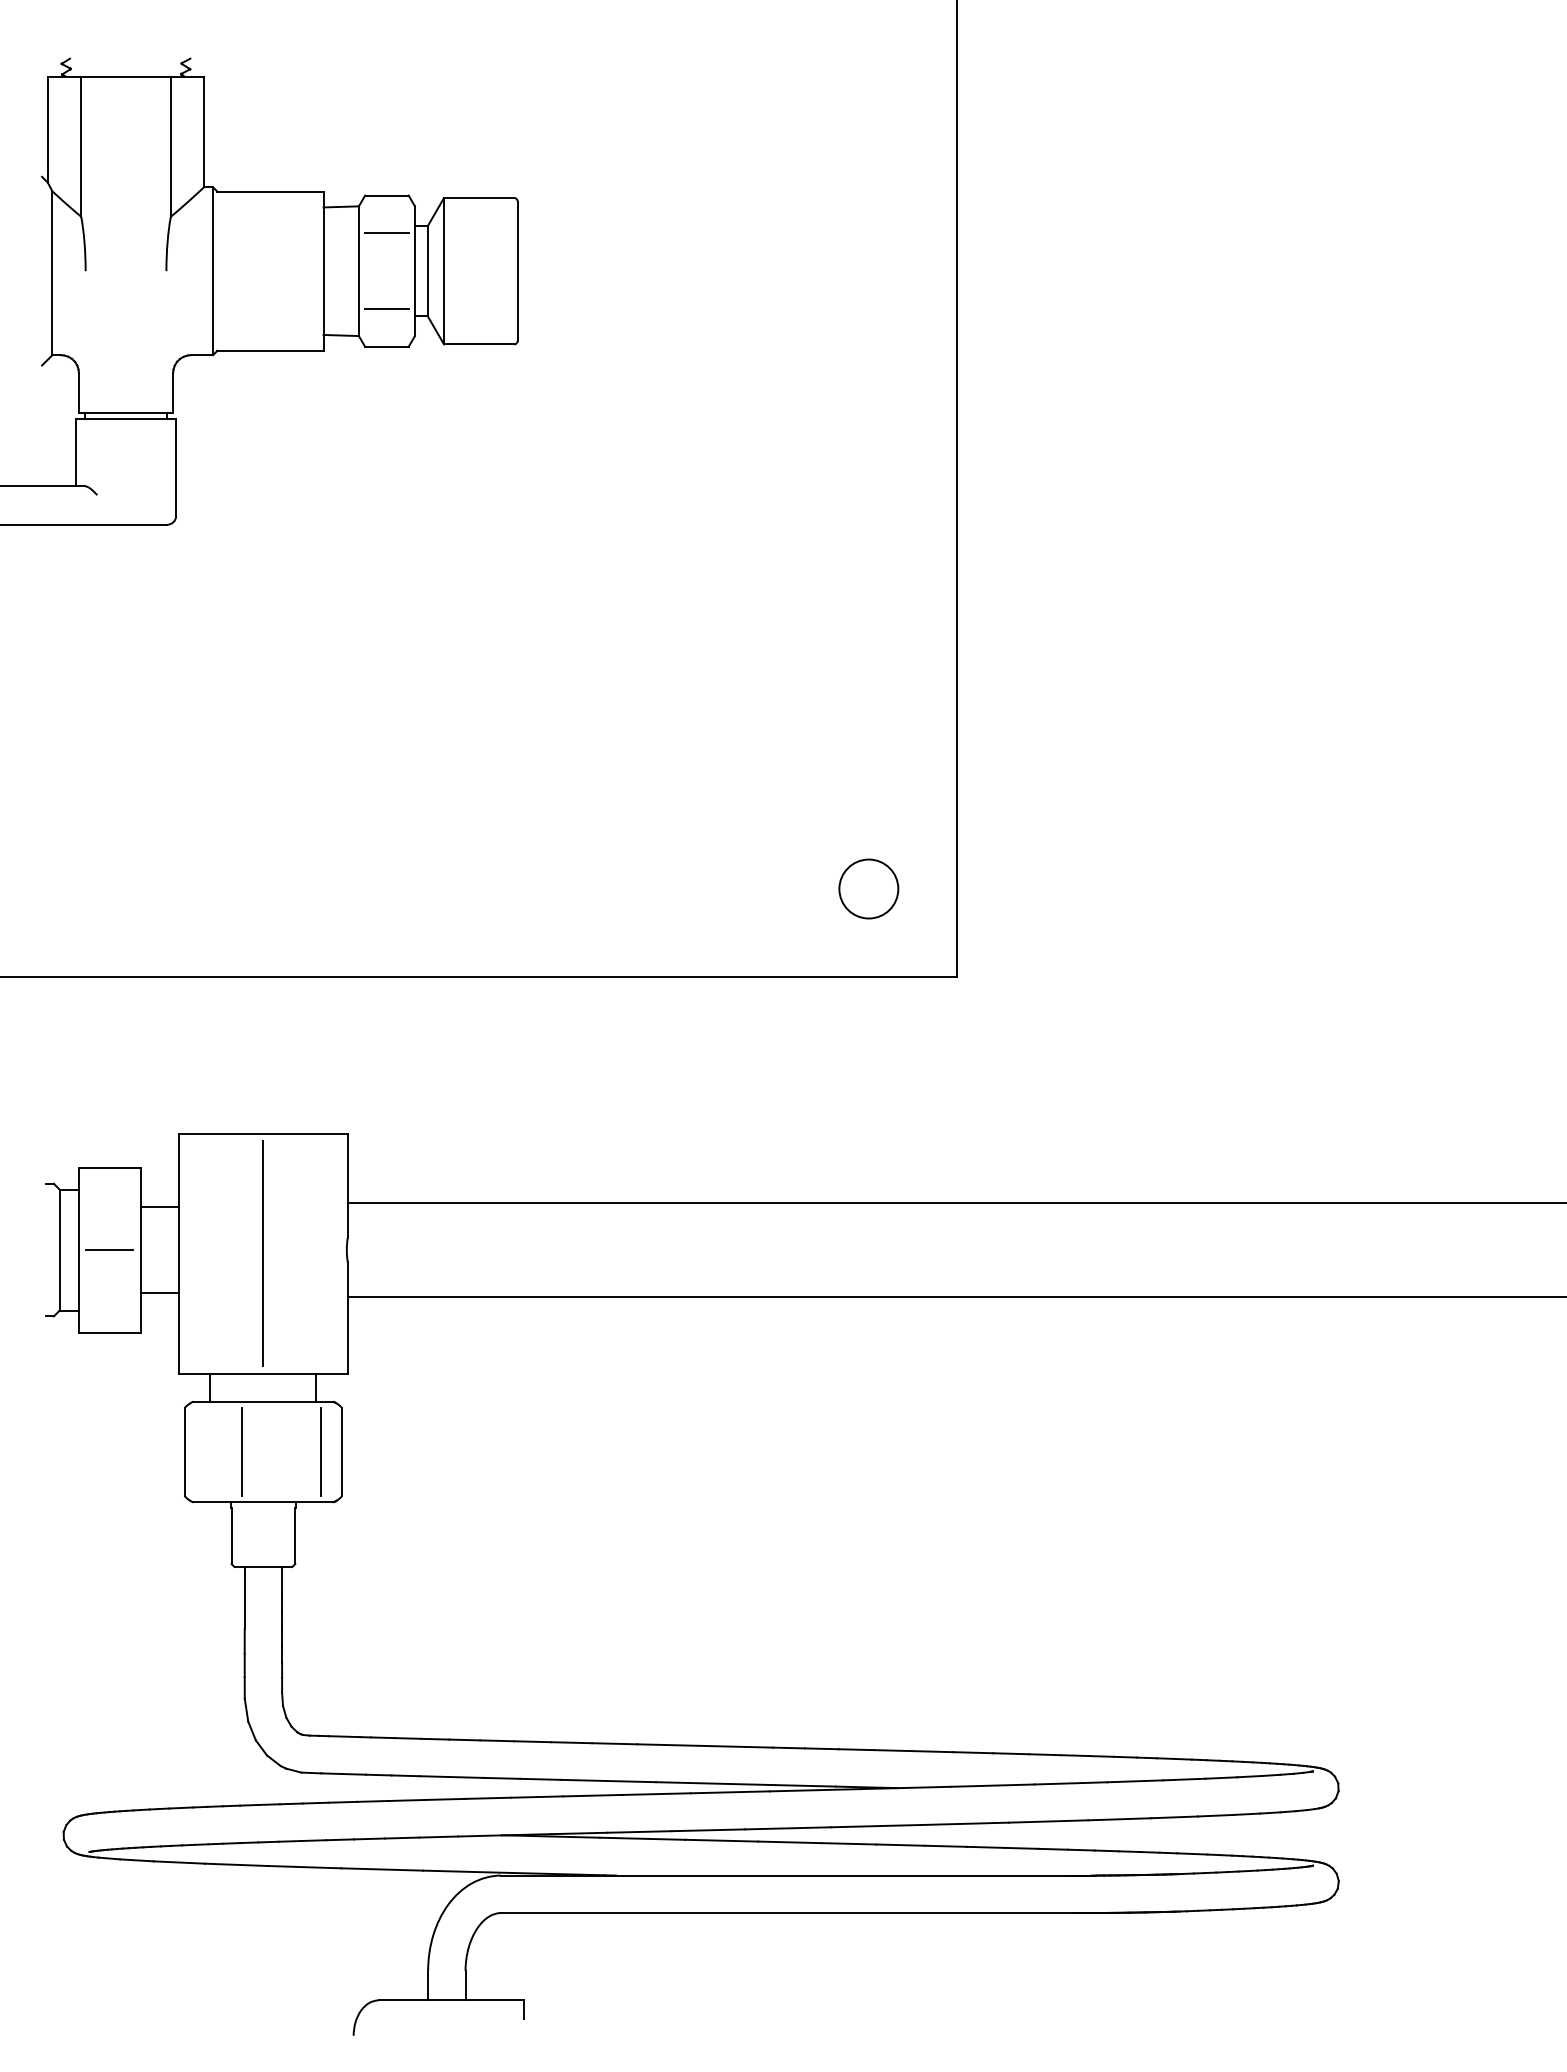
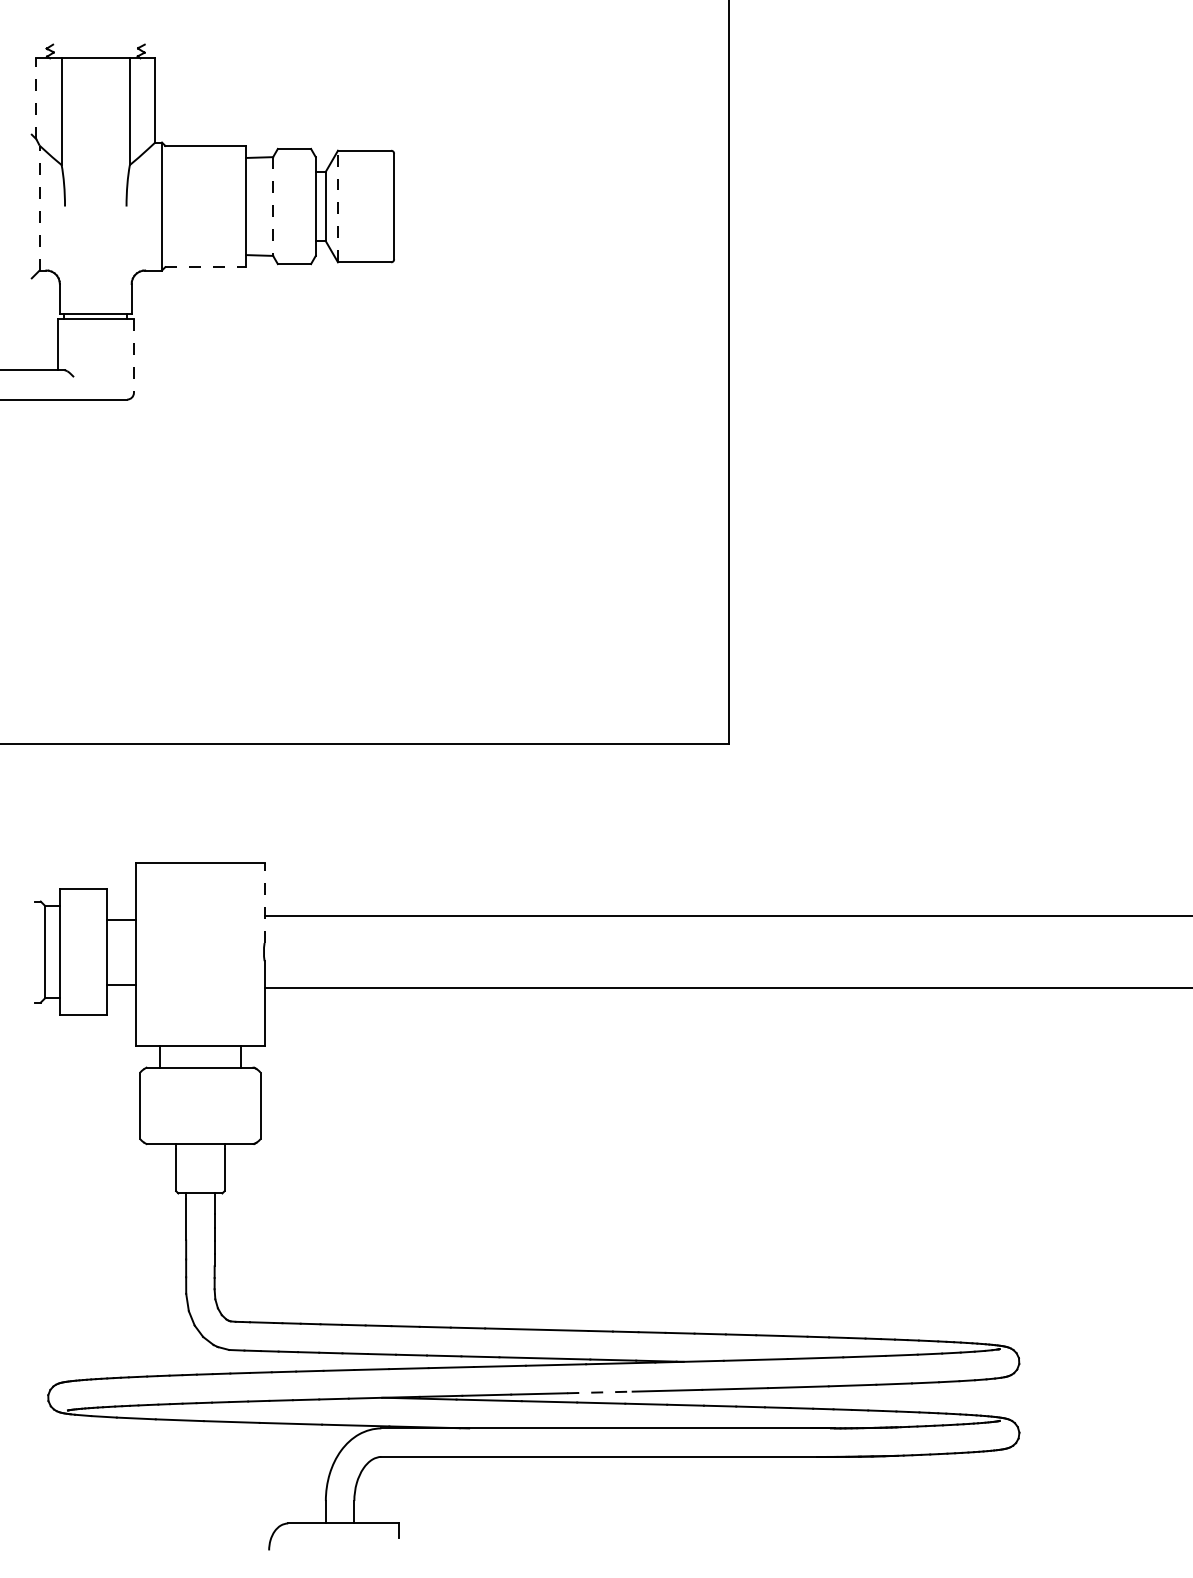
line: (47, 129) -> (35, 98), solid -> dashed
line: (386, 233) -> (294, 177), removed
line: (444, 270) -> (338, 205), solid -> dashed
line: (358, 271) -> (272, 206), solid -> dashed
line: (52, 273) -> (39, 208), solid -> dashed
line: (386, 309) -> (294, 235), removed
line: (270, 350) -> (205, 266), solid -> dashed
line: (176, 467) -> (134, 356), solid -> dashed
circle: (868, 888) -> (661, 676), removed
line: (347, 1185) -> (264, 902), solid -> dashed
line: (109, 1250) -> (83, 952), removed
line: (263, 1253) -> (200, 954), removed
line: (242, 1451) -> (184, 1105), removed
line: (321, 1451) -> (244, 1105), removed
line: (788, 1828) -> (600, 1392), solid -> dashed

